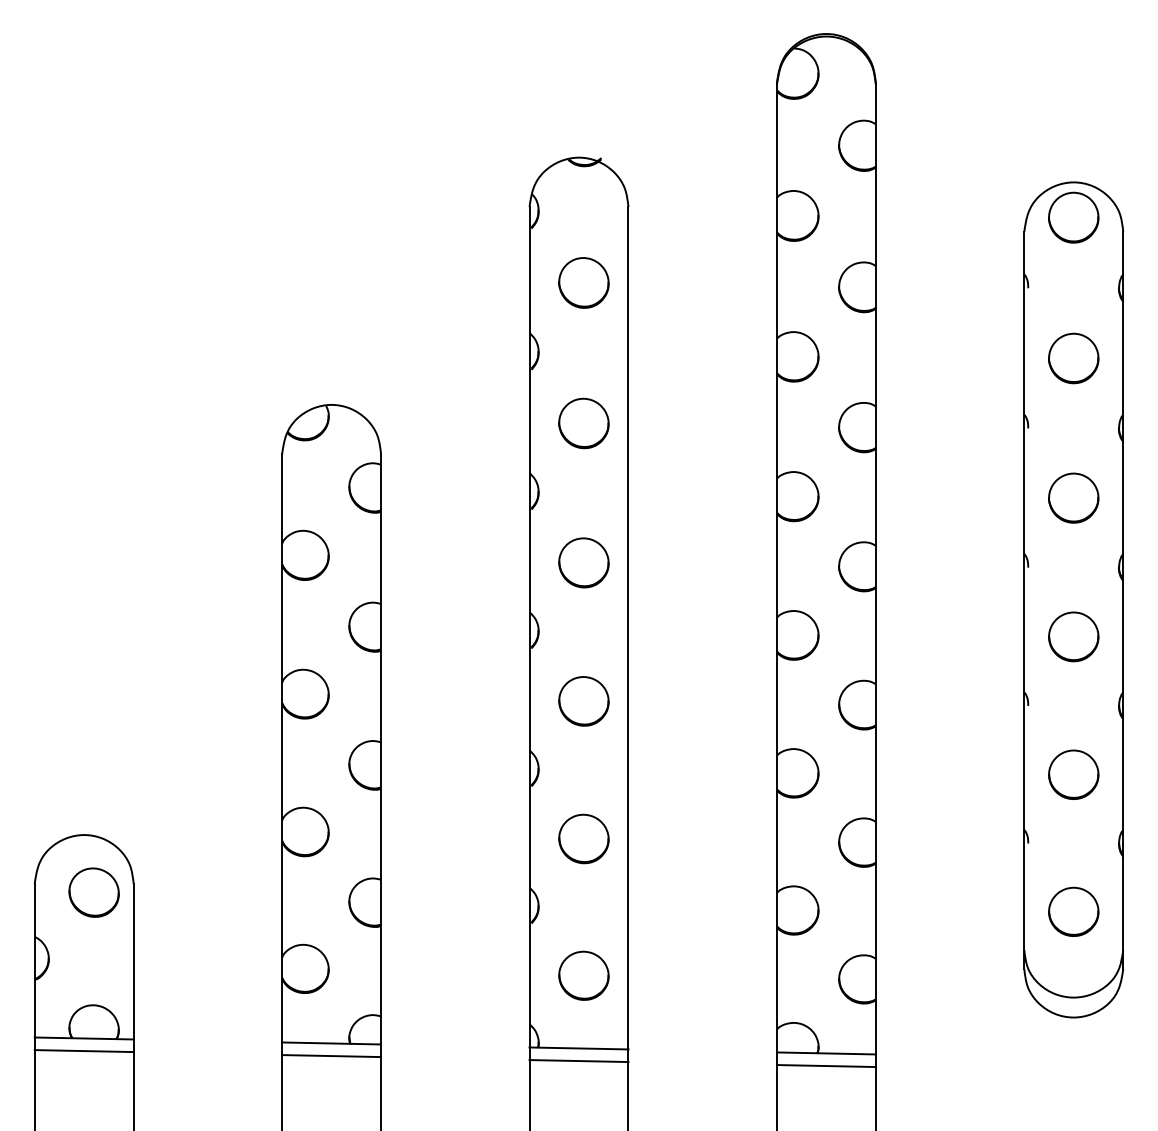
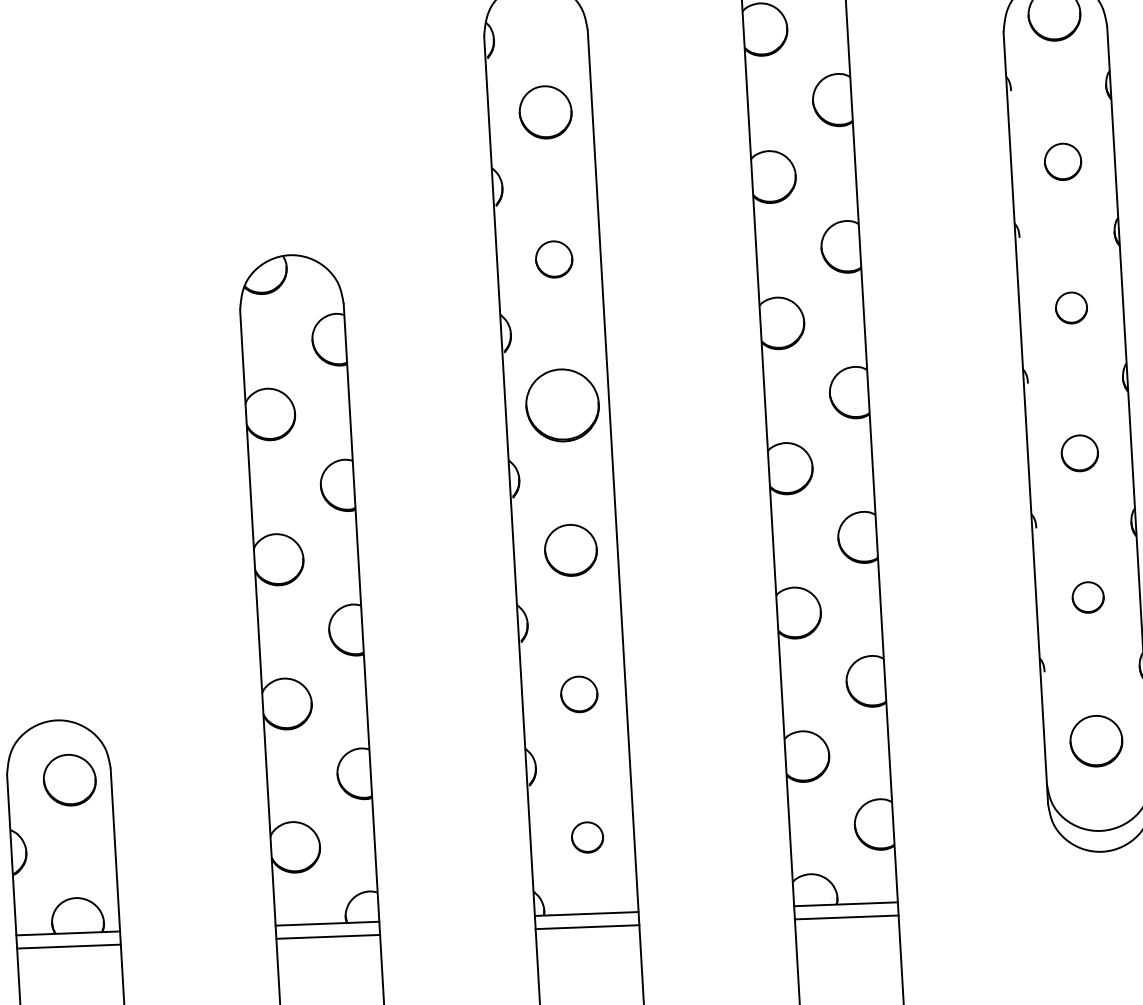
part: (1073, 358) -> (1062, 161), size x0.7
part: (583, 423) -> (553, 259), size x0.7
part: (1073, 497) -> (1071, 307), size x0.6
part: (583, 562) -> (562, 405), size x1.4
part: (1073, 636) -> (1079, 452), size x0.7
part: (1073, 774) -> (1087, 597), size x0.6
part: (583, 838) -> (578, 693), size x0.7
part: (583, 975) -> (587, 837), size x0.6

